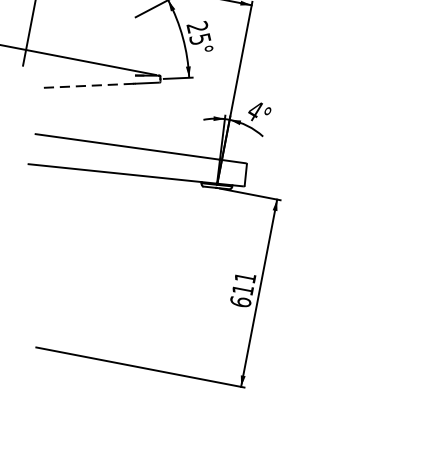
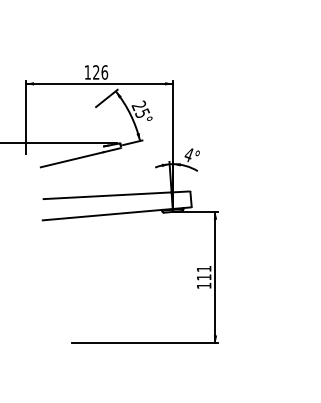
line: (86, 85) -> (71, 159), dashed -> solid
text: (239, 301) -> (203, 285), 611 -> 111

